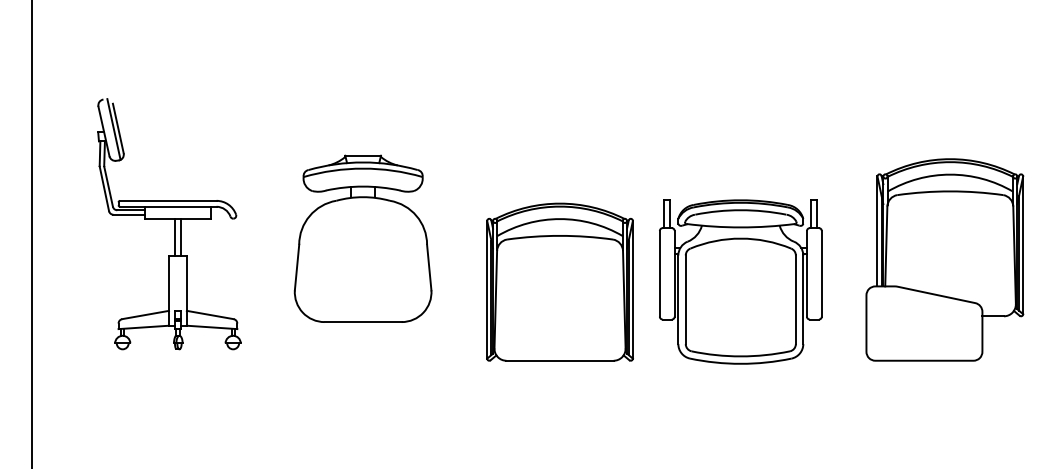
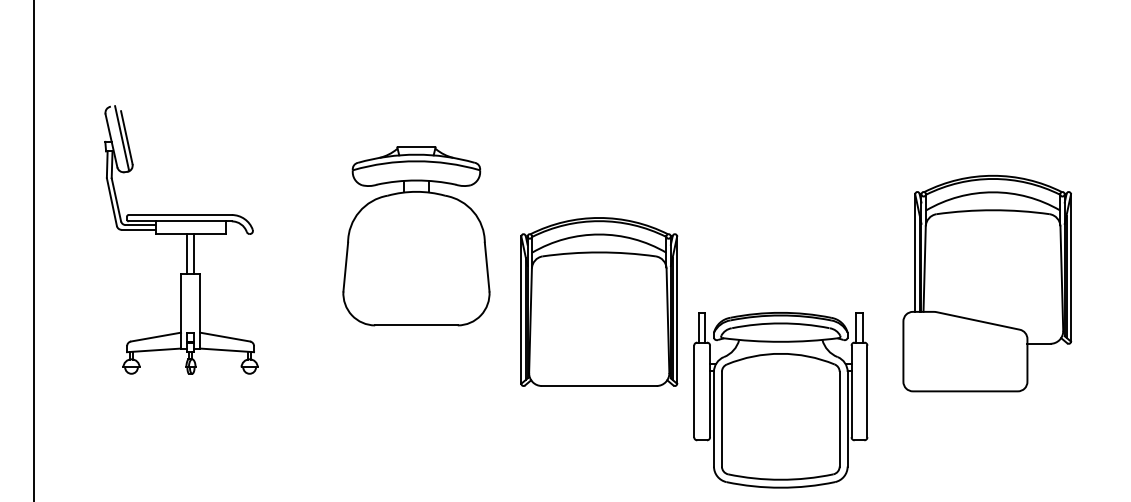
part: (362, 238) -> (415, 236), moved
part: (944, 259) -> (986, 283), moved
part: (740, 281) -> (780, 399), moved

